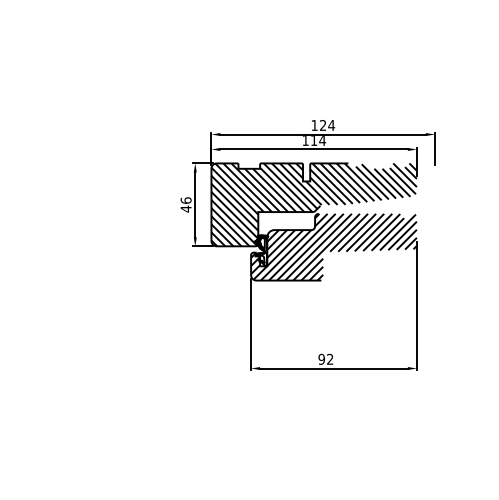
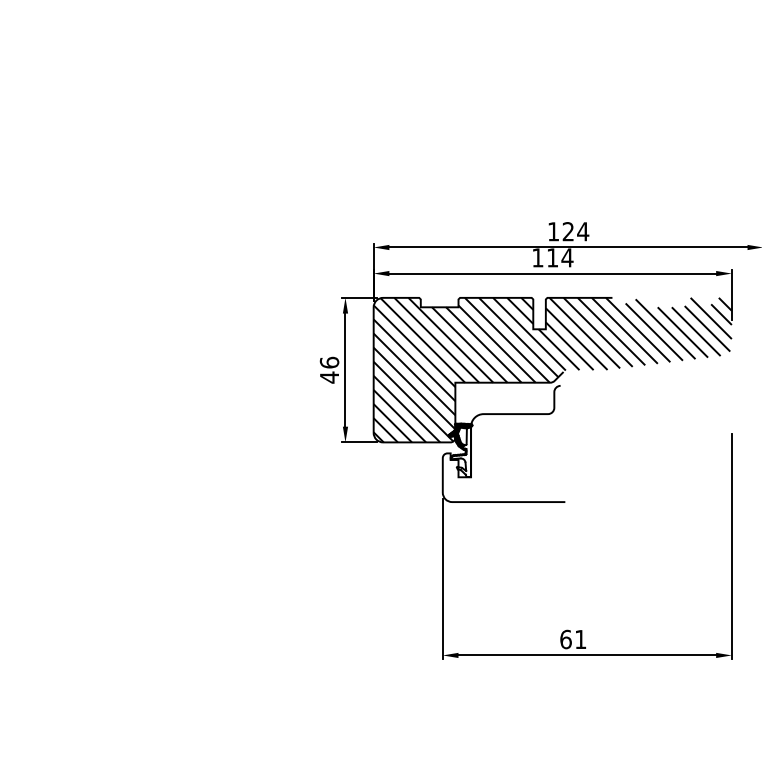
hatch: (333, 246) -> (586, 442), removed
text: (325, 358) -> (572, 637), 92 -> 61

